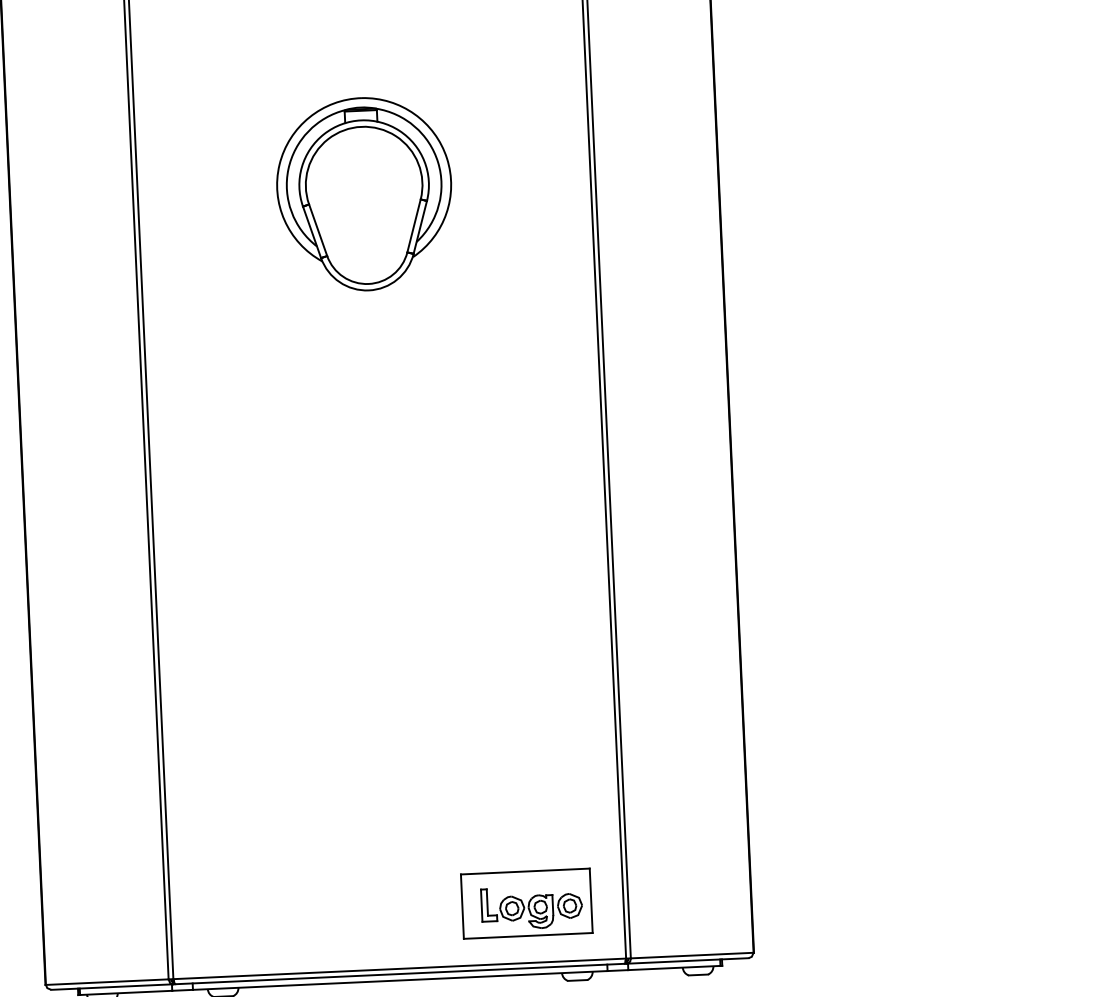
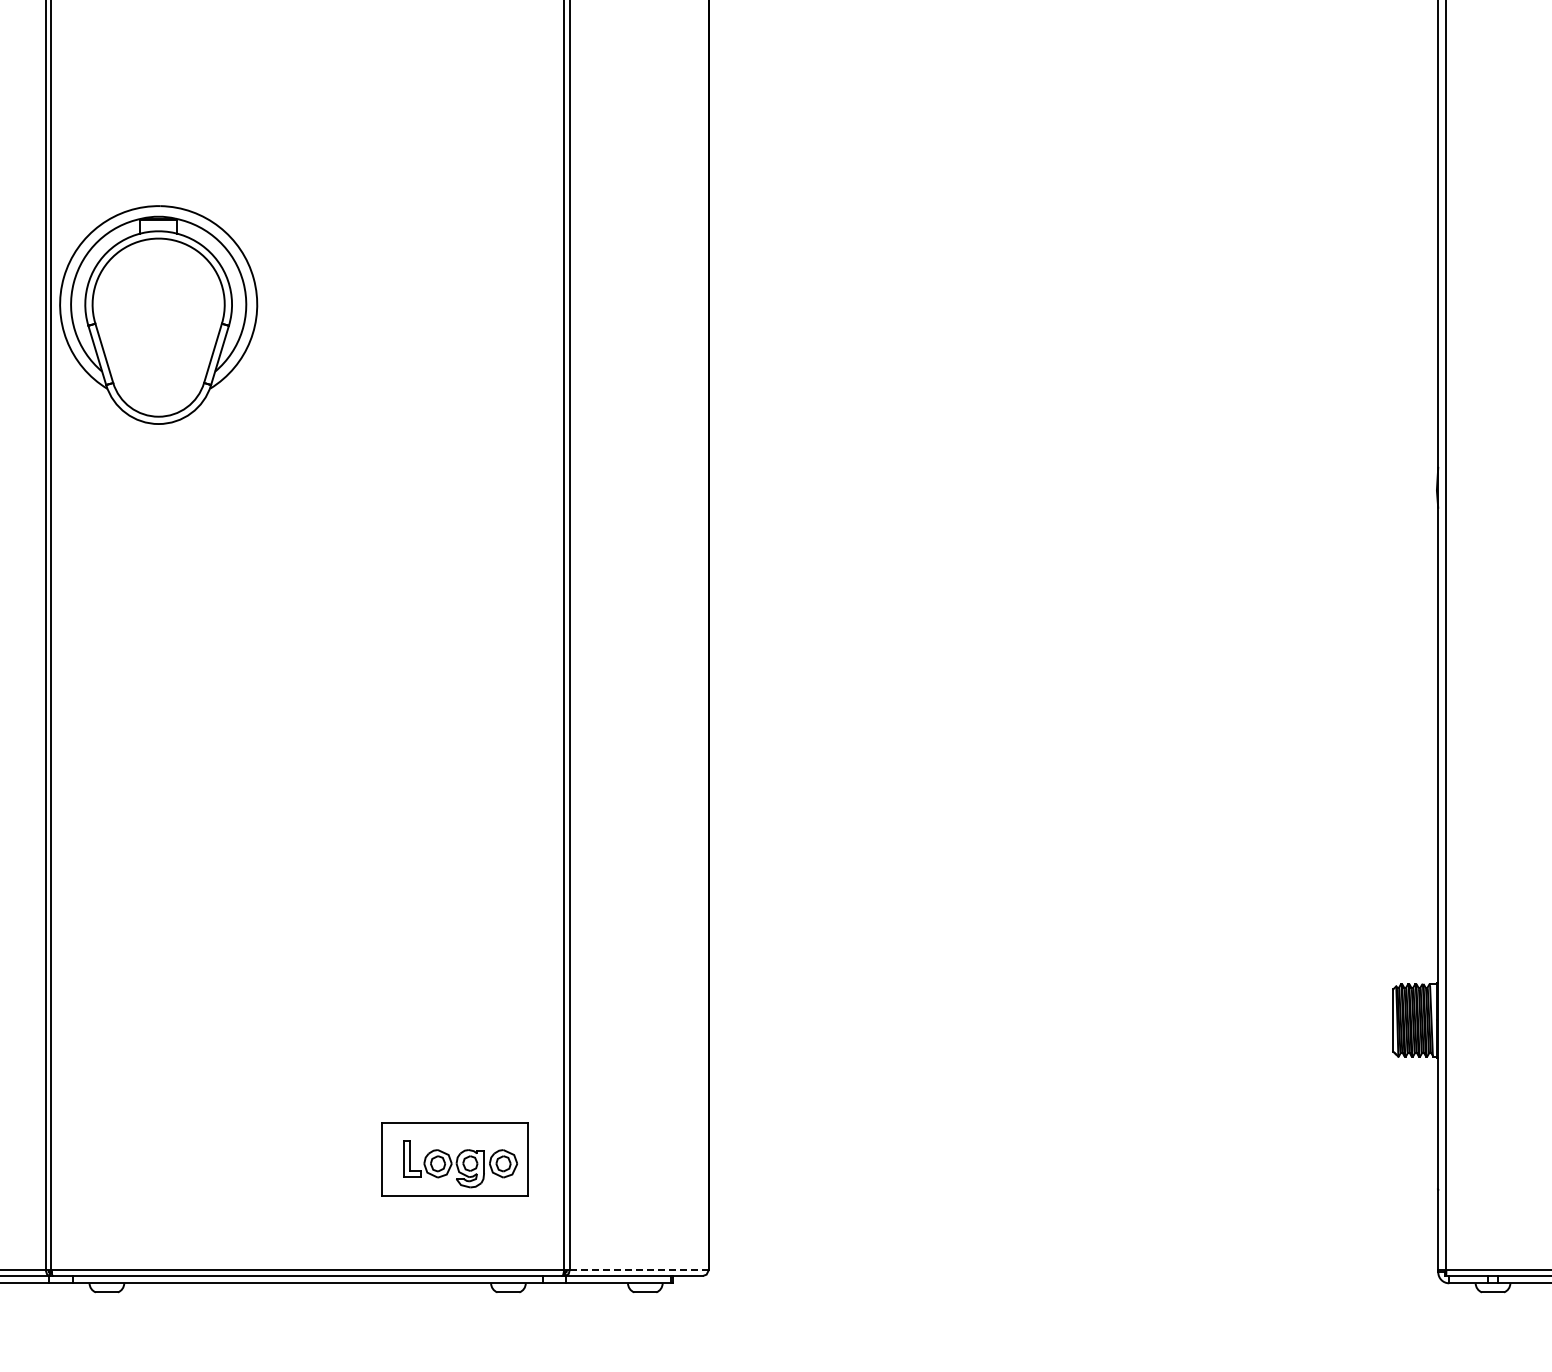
part: (364, 193) -> (158, 314), moved
part: (526, 904) -> (454, 1159), moved
line: (692, 955) -> (639, 1270), solid -> dashed

